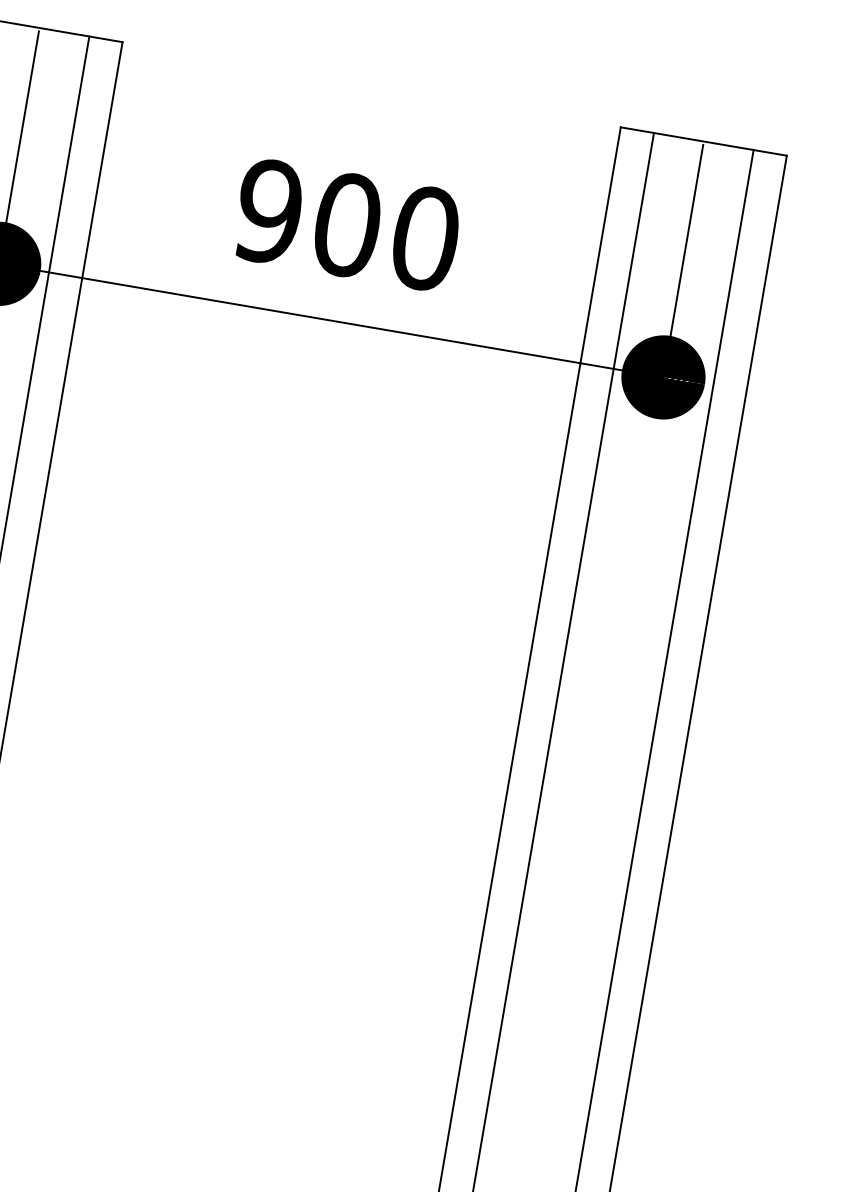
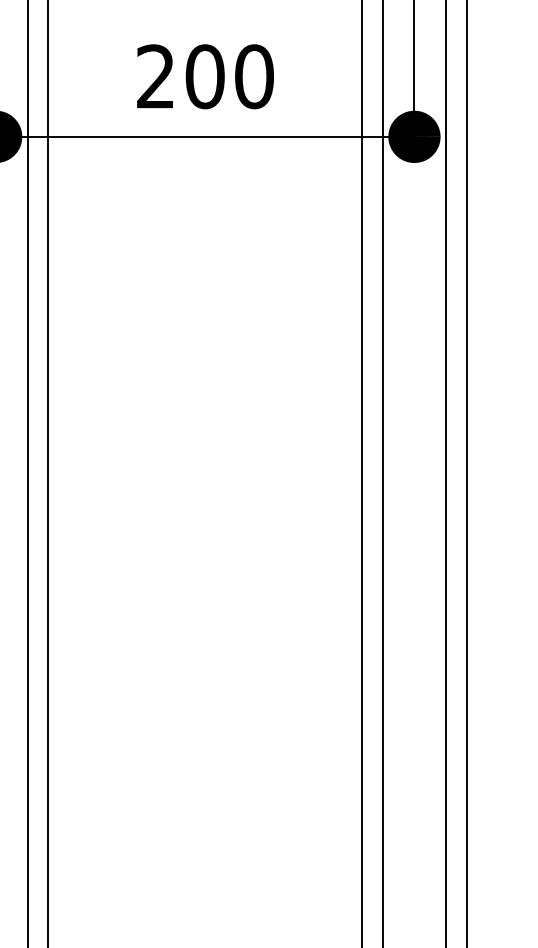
text: (268, 211) -> (155, 76), 900 -> 200

